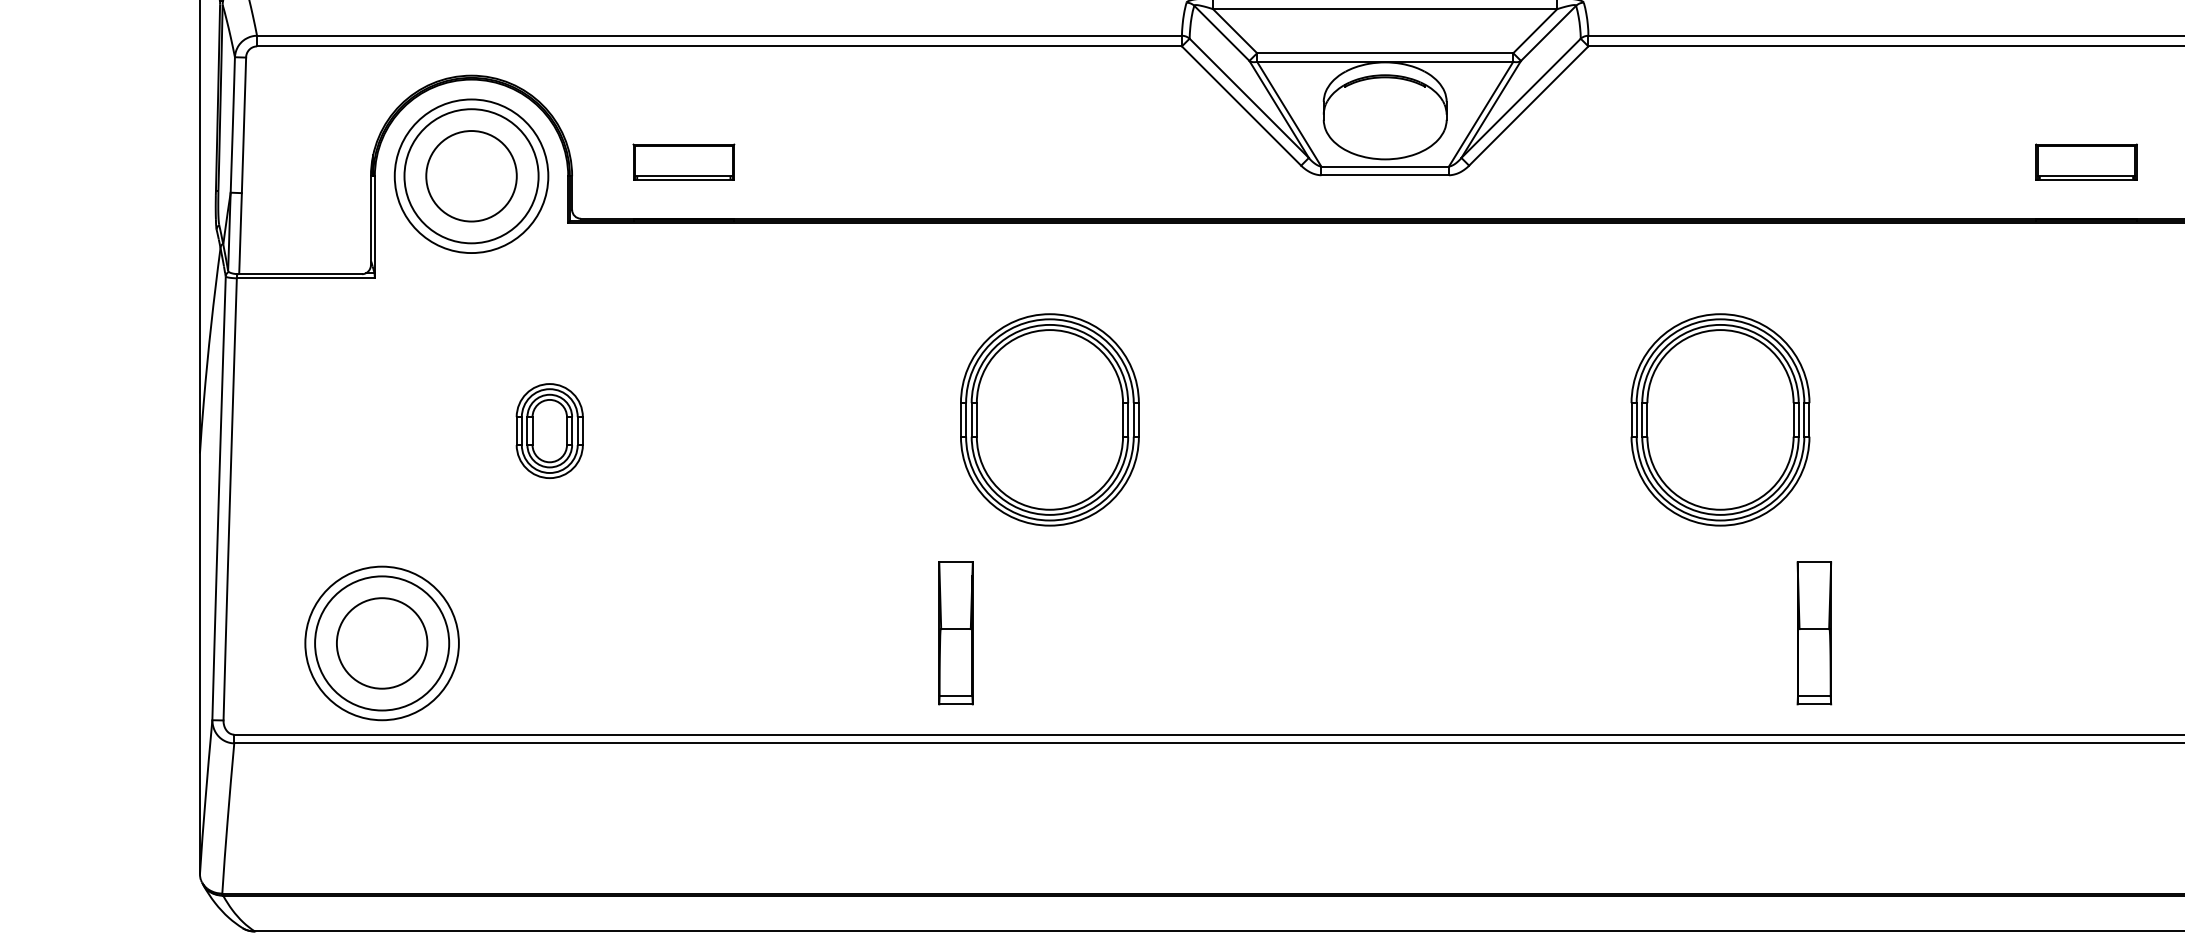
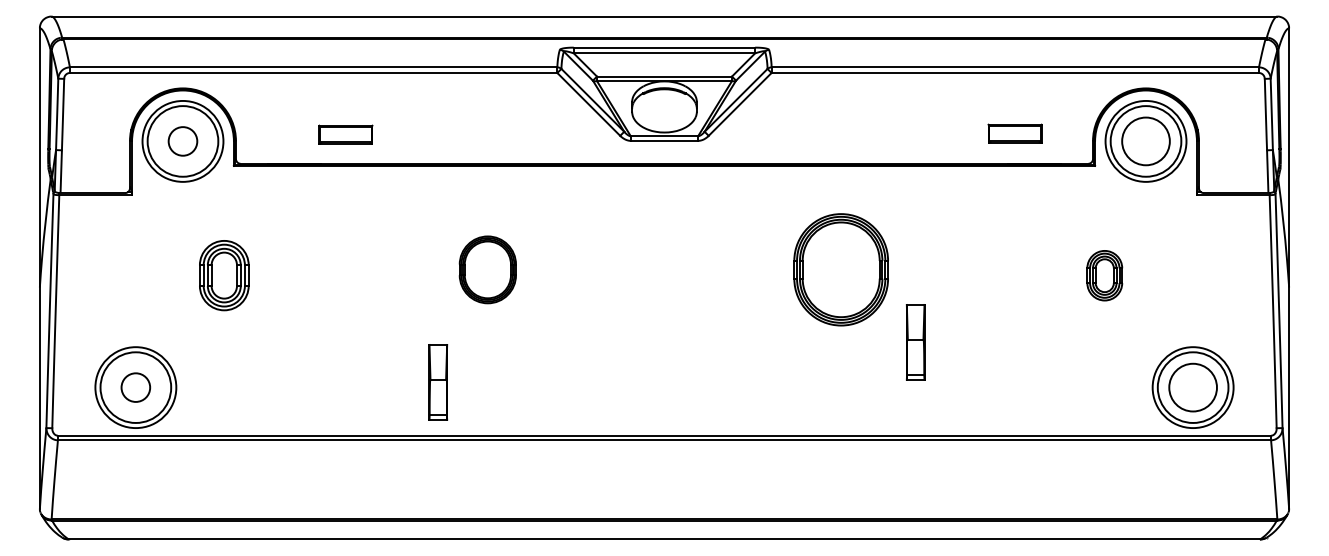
part: (683, 161) -> (345, 134), moved
part: (2085, 161) -> (1014, 133), moved
circle: (470, 176) -> (182, 141), size x0.6
part: (1049, 419) -> (487, 269), size x0.6
part: (548, 430) -> (223, 275), size x1.4
part: (1814, 633) -> (915, 342), moved
circle: (381, 643) -> (135, 387), size x0.6

